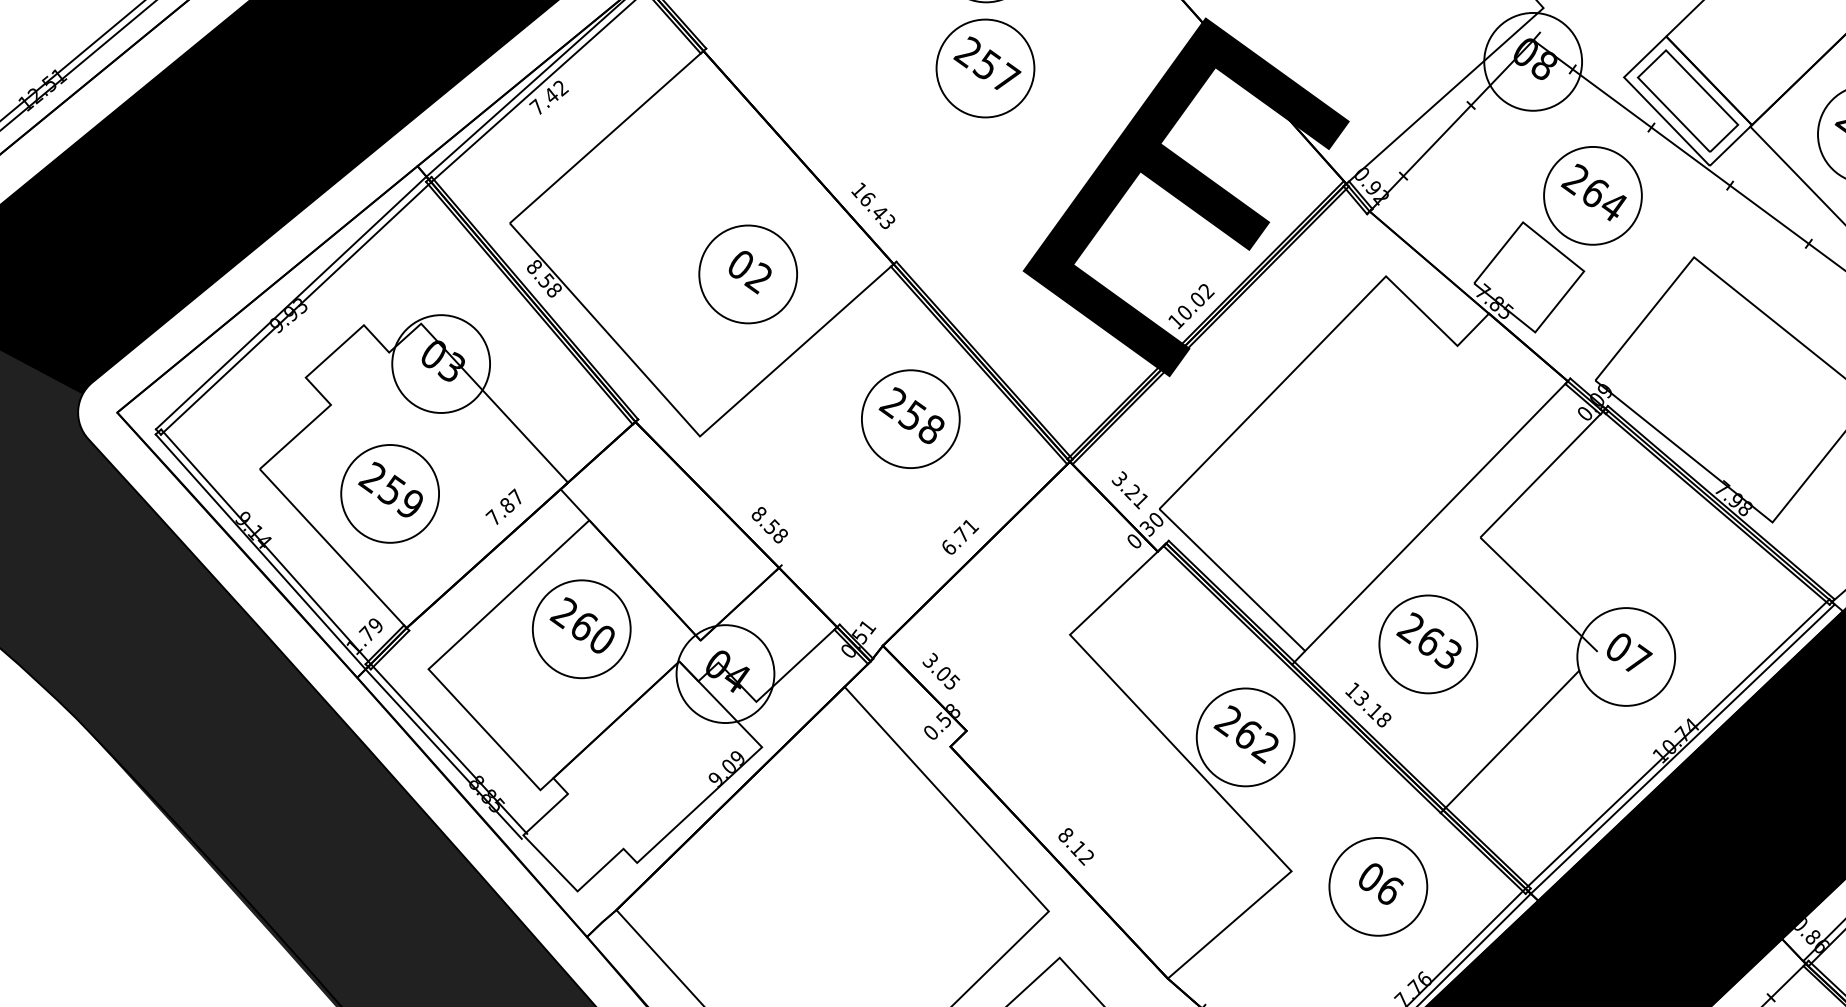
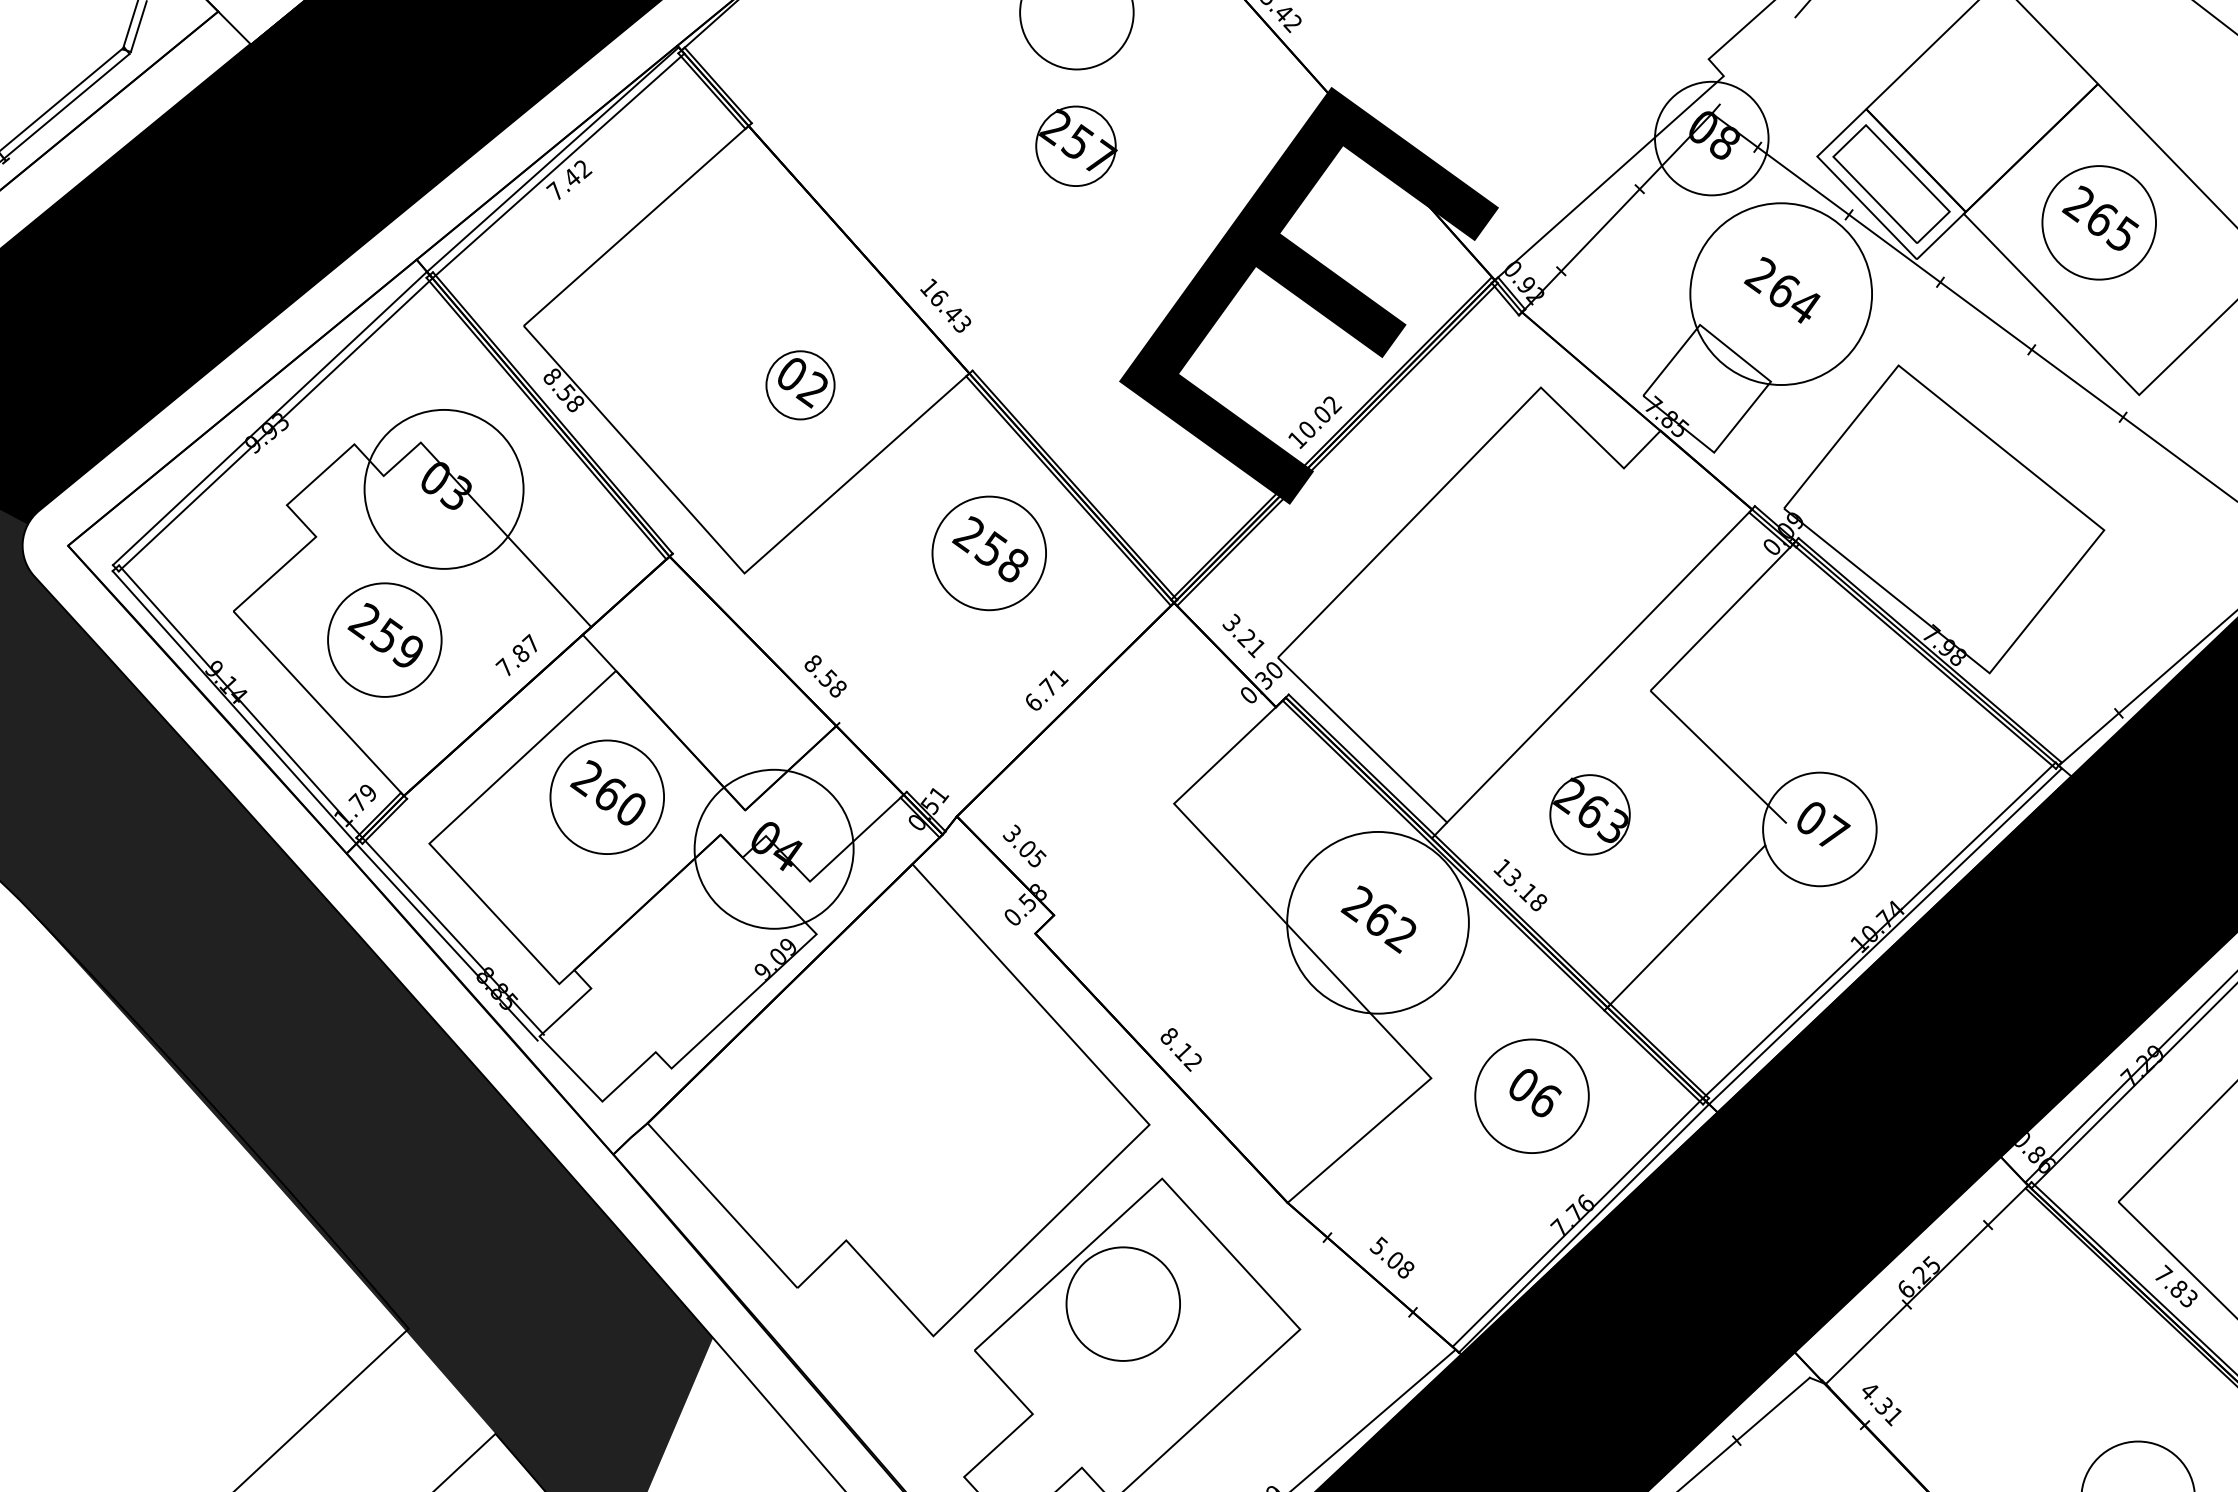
circle: (985, 68) -> (1075, 146), size x0.7
circle: (1592, 195) -> (1780, 293), size x1.6
circle: (748, 274) -> (800, 385), size x0.6
circle: (440, 364) -> (443, 489), size x1.4
circle: (1427, 644) -> (1589, 814), size x0.7
circle: (724, 674) -> (773, 849), size x1.4
circle: (1245, 737) -> (1377, 922), size x1.6

